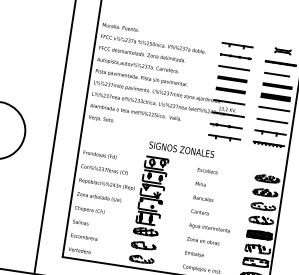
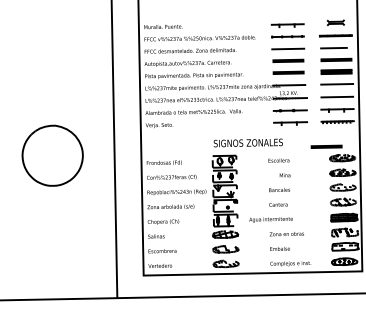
line: (254, 165) -> (326, 146), added
text: (200, 184) -> (284, 175), moved
text: (209, 228) -> (270, 219), moved

